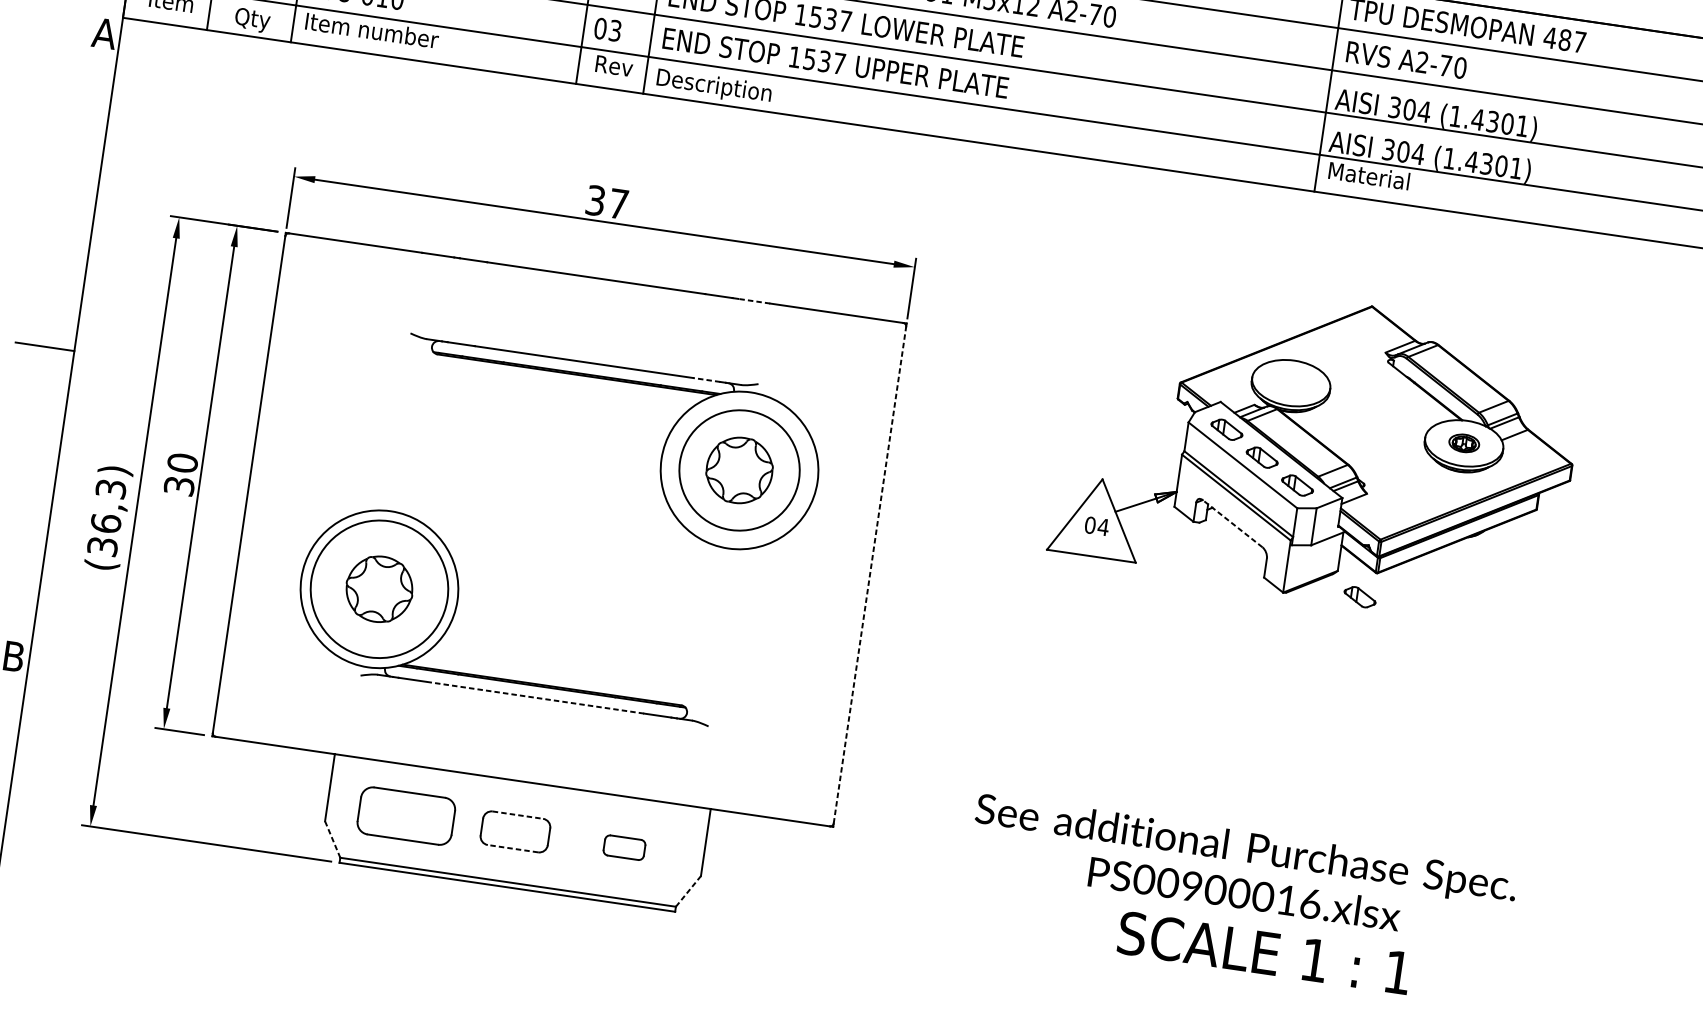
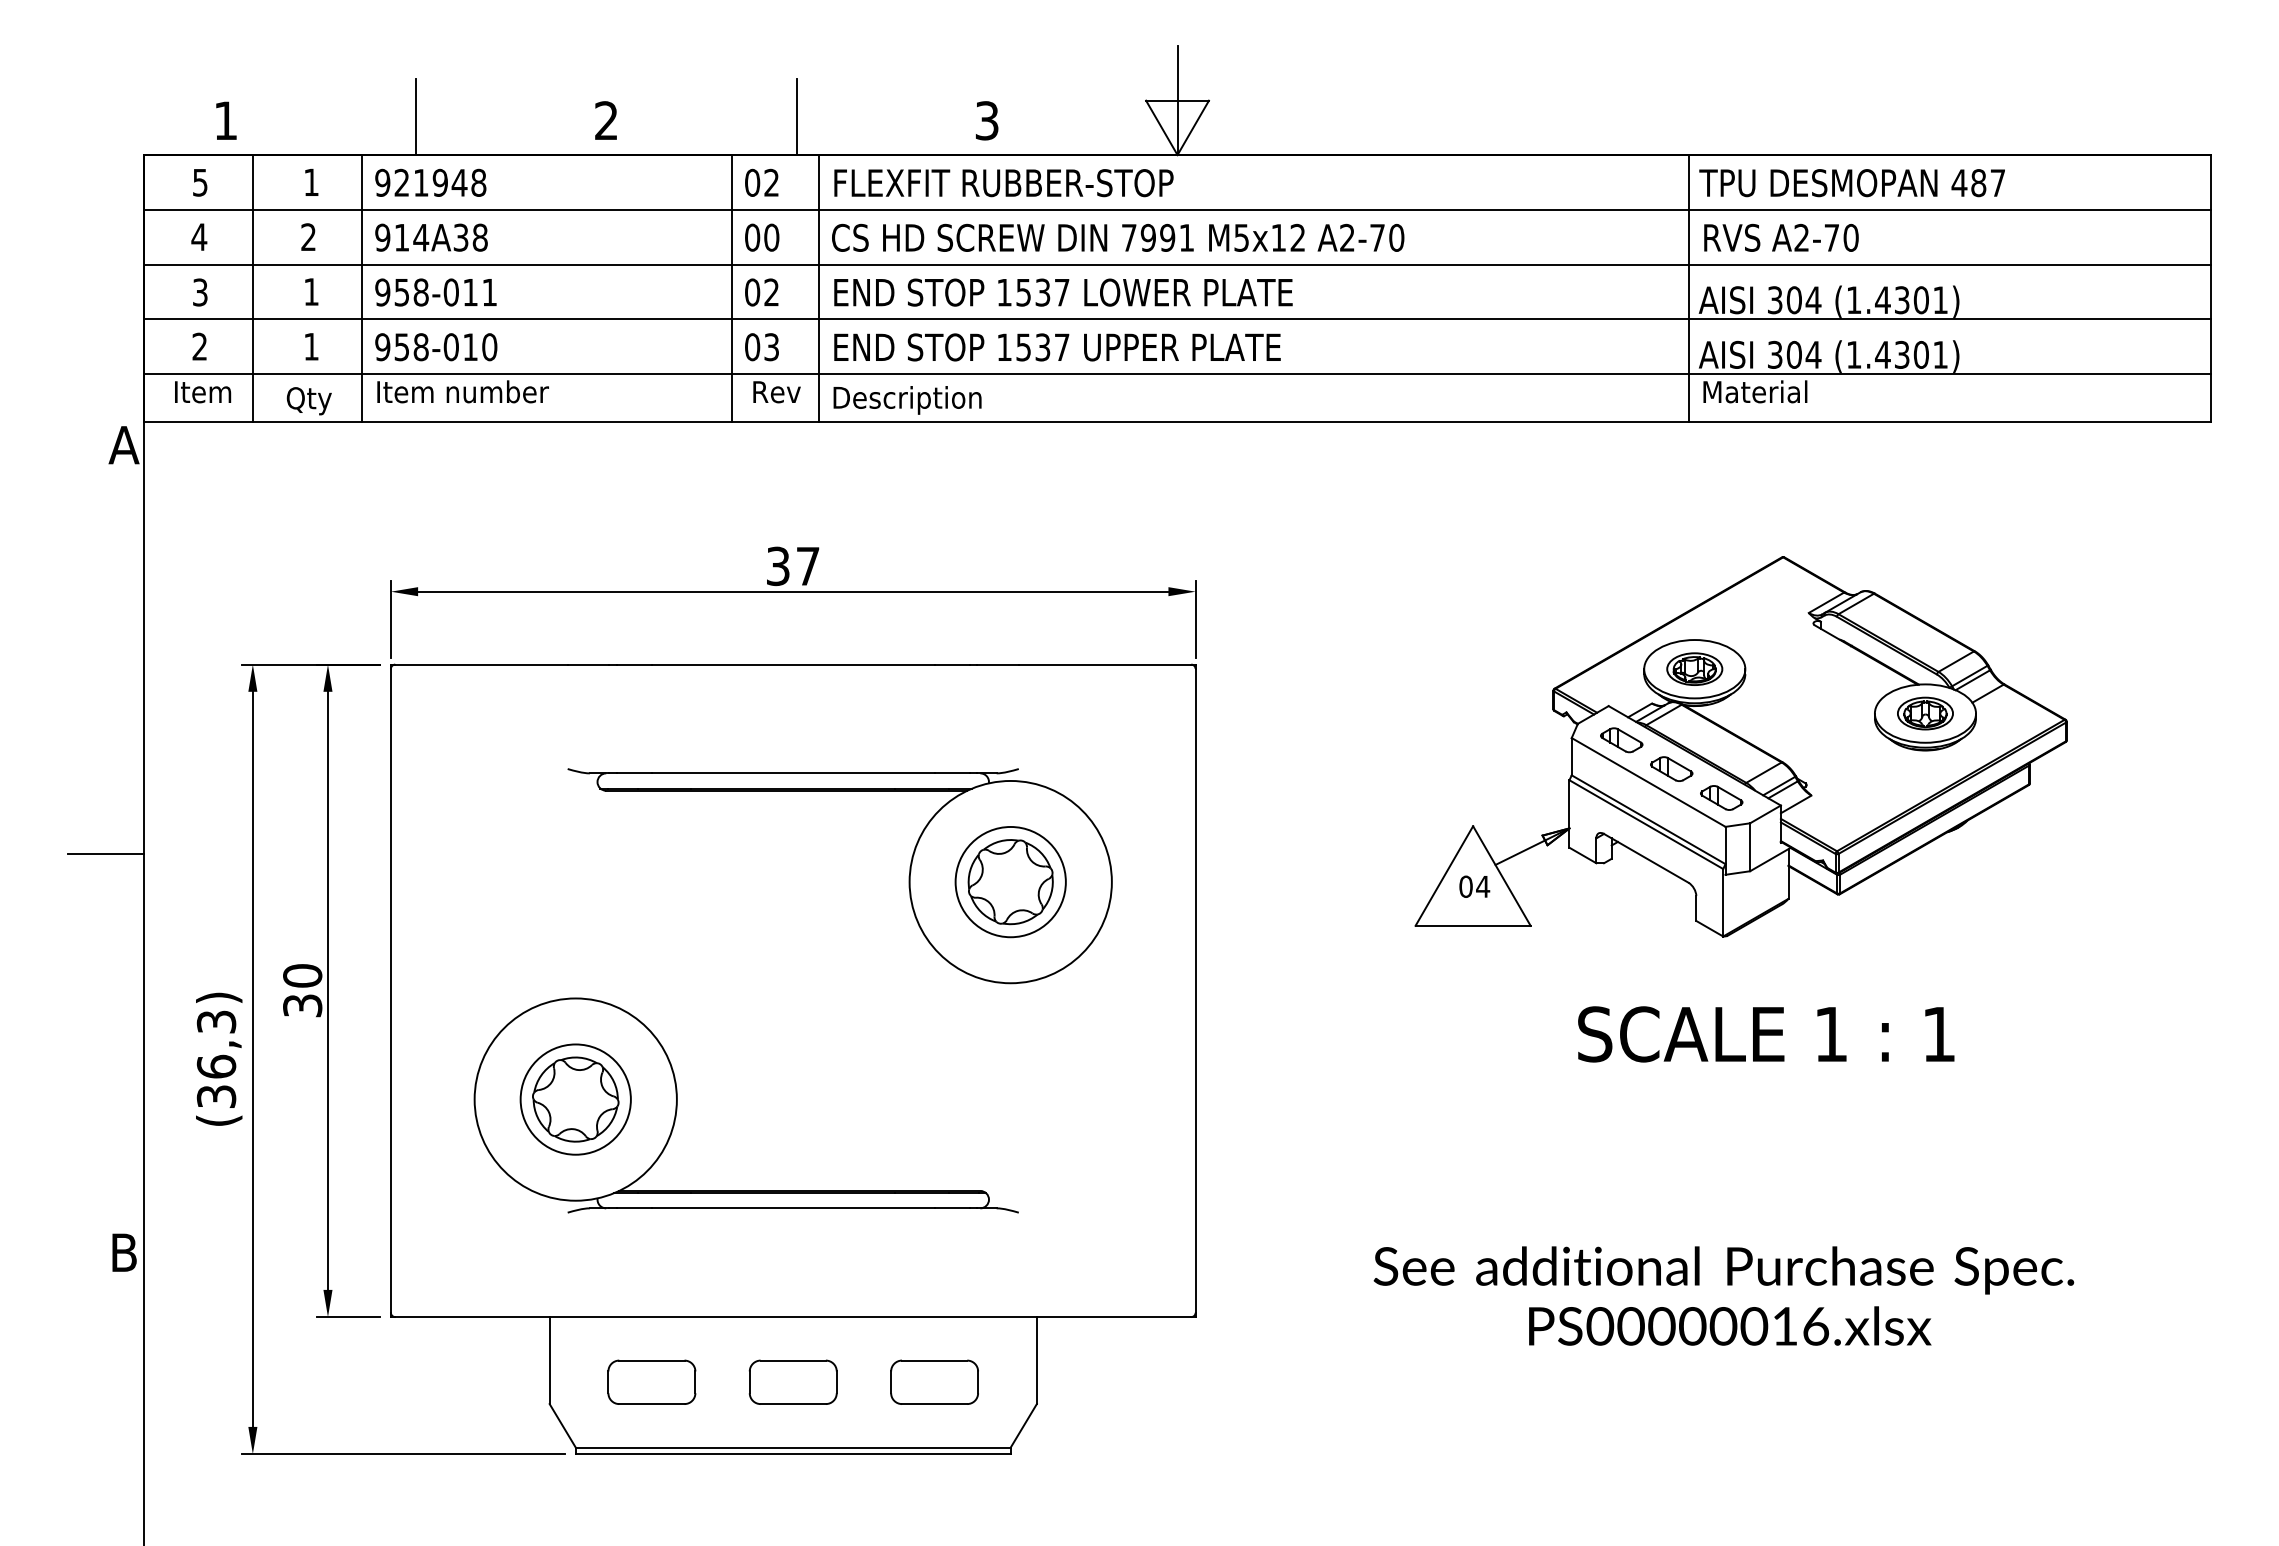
line: (754, 301) -> (998, 664), dashed -> solid
line: (706, 380) -> (952, 773), dashed -> solid
part: (1291, 382) -> (1694, 668), added
part: (1464, 443) -> (1925, 713), size x1.43
circle: (739, 469) -> (1010, 881), size x0.71
line: (1232, 523) -> (1646, 858), dashed -> solid
line: (869, 574) -> (1195, 990), dashed -> solid
circle: (379, 589) -> (575, 1099), size x0.62
part: (1359, 596) -> (1821, 927), removed
line: (534, 697) -> (792, 1208), dashed -> solid
part: (406, 815) -> (651, 1381), size x0.71
line: (518, 815) -> (793, 1360), dashed -> solid
line: (332, 840) -> (562, 1426), dashed -> solid
part: (624, 847) -> (934, 1381), size x1.67
line: (513, 849) -> (793, 1404), dashed -> solid
text: (1191, 886) -> (1661, 1326), PS00900016.xlsx -> PS00000016.xlsx
line: (689, 891) -> (1024, 1425), dashed -> solid
text: (1264, 953) -> (1766, 1034), moved

